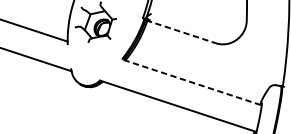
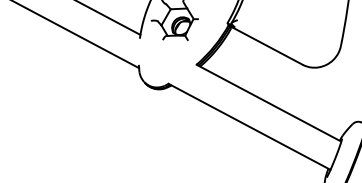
line: (180, 31) -> (266, 45), dashed -> solid
line: (191, 81) -> (268, 102), dashed -> solid

